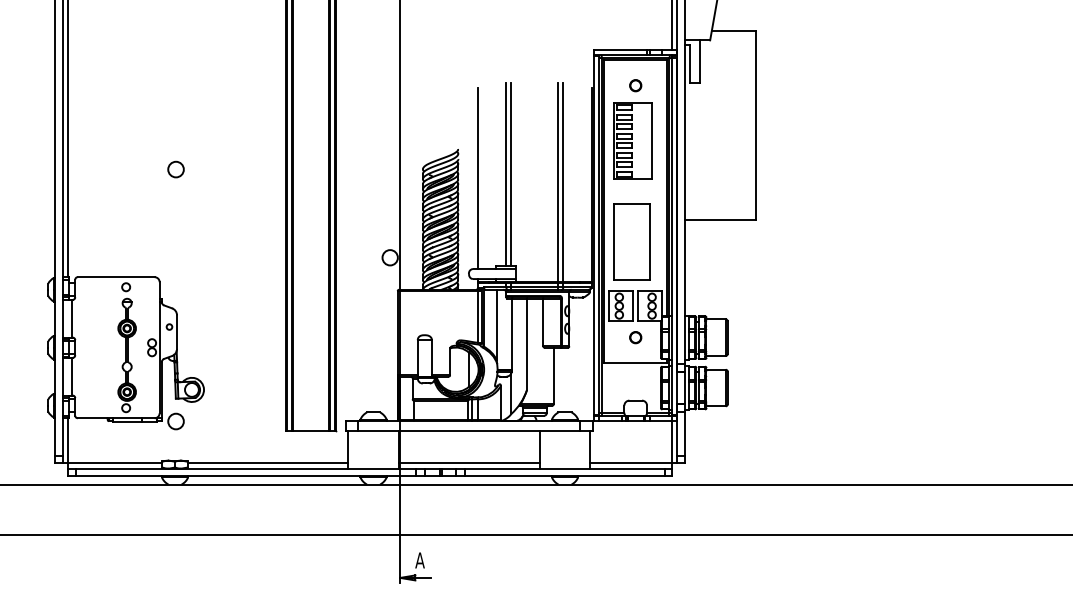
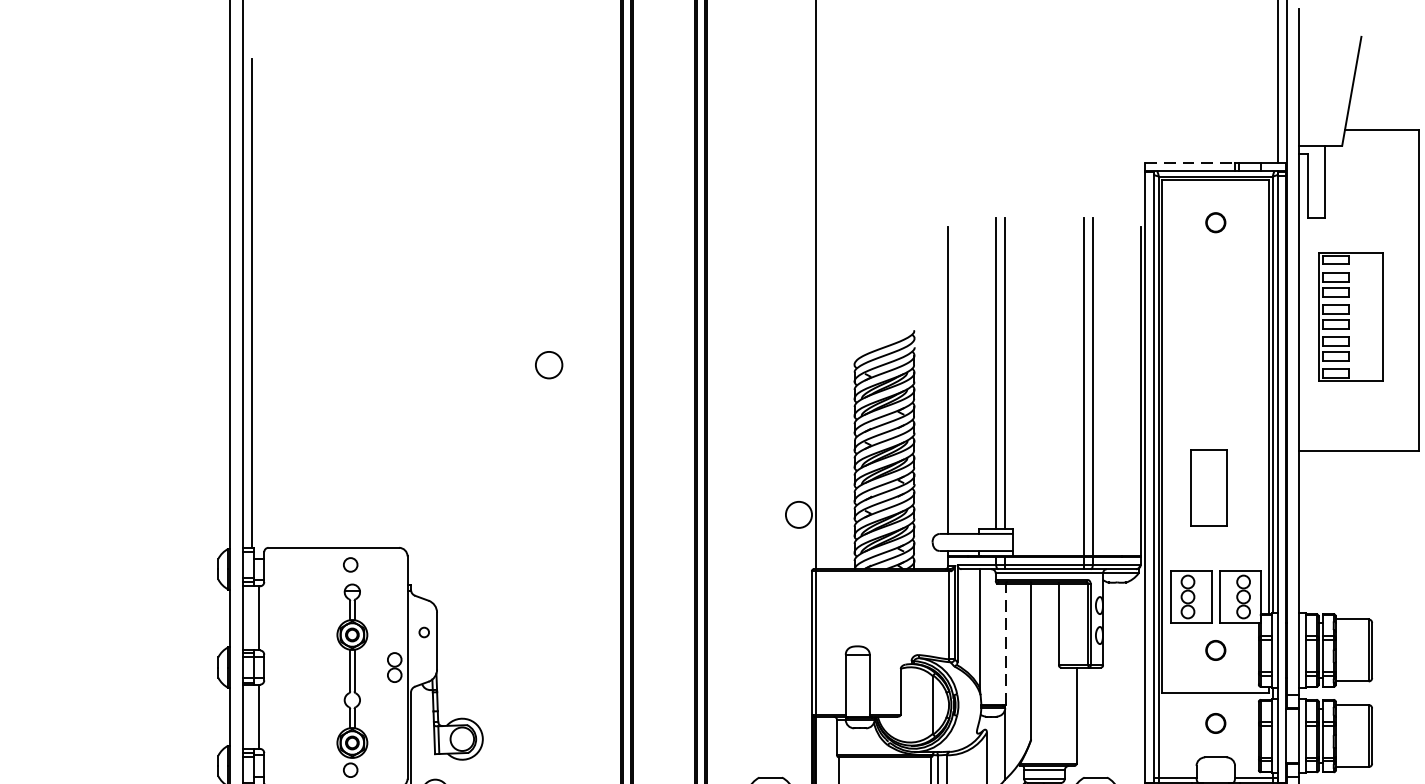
line: (621, 50) -> (1191, 162), solid -> dashed
part: (632, 140) -> (1349, 315), moved
circle: (175, 169) -> (548, 365), moved
part: (631, 241) -> (1208, 487), size x0.6
line: (512, 334) -> (1006, 645), solid -> dashed
circle: (635, 380) -> (1215, 723), added

